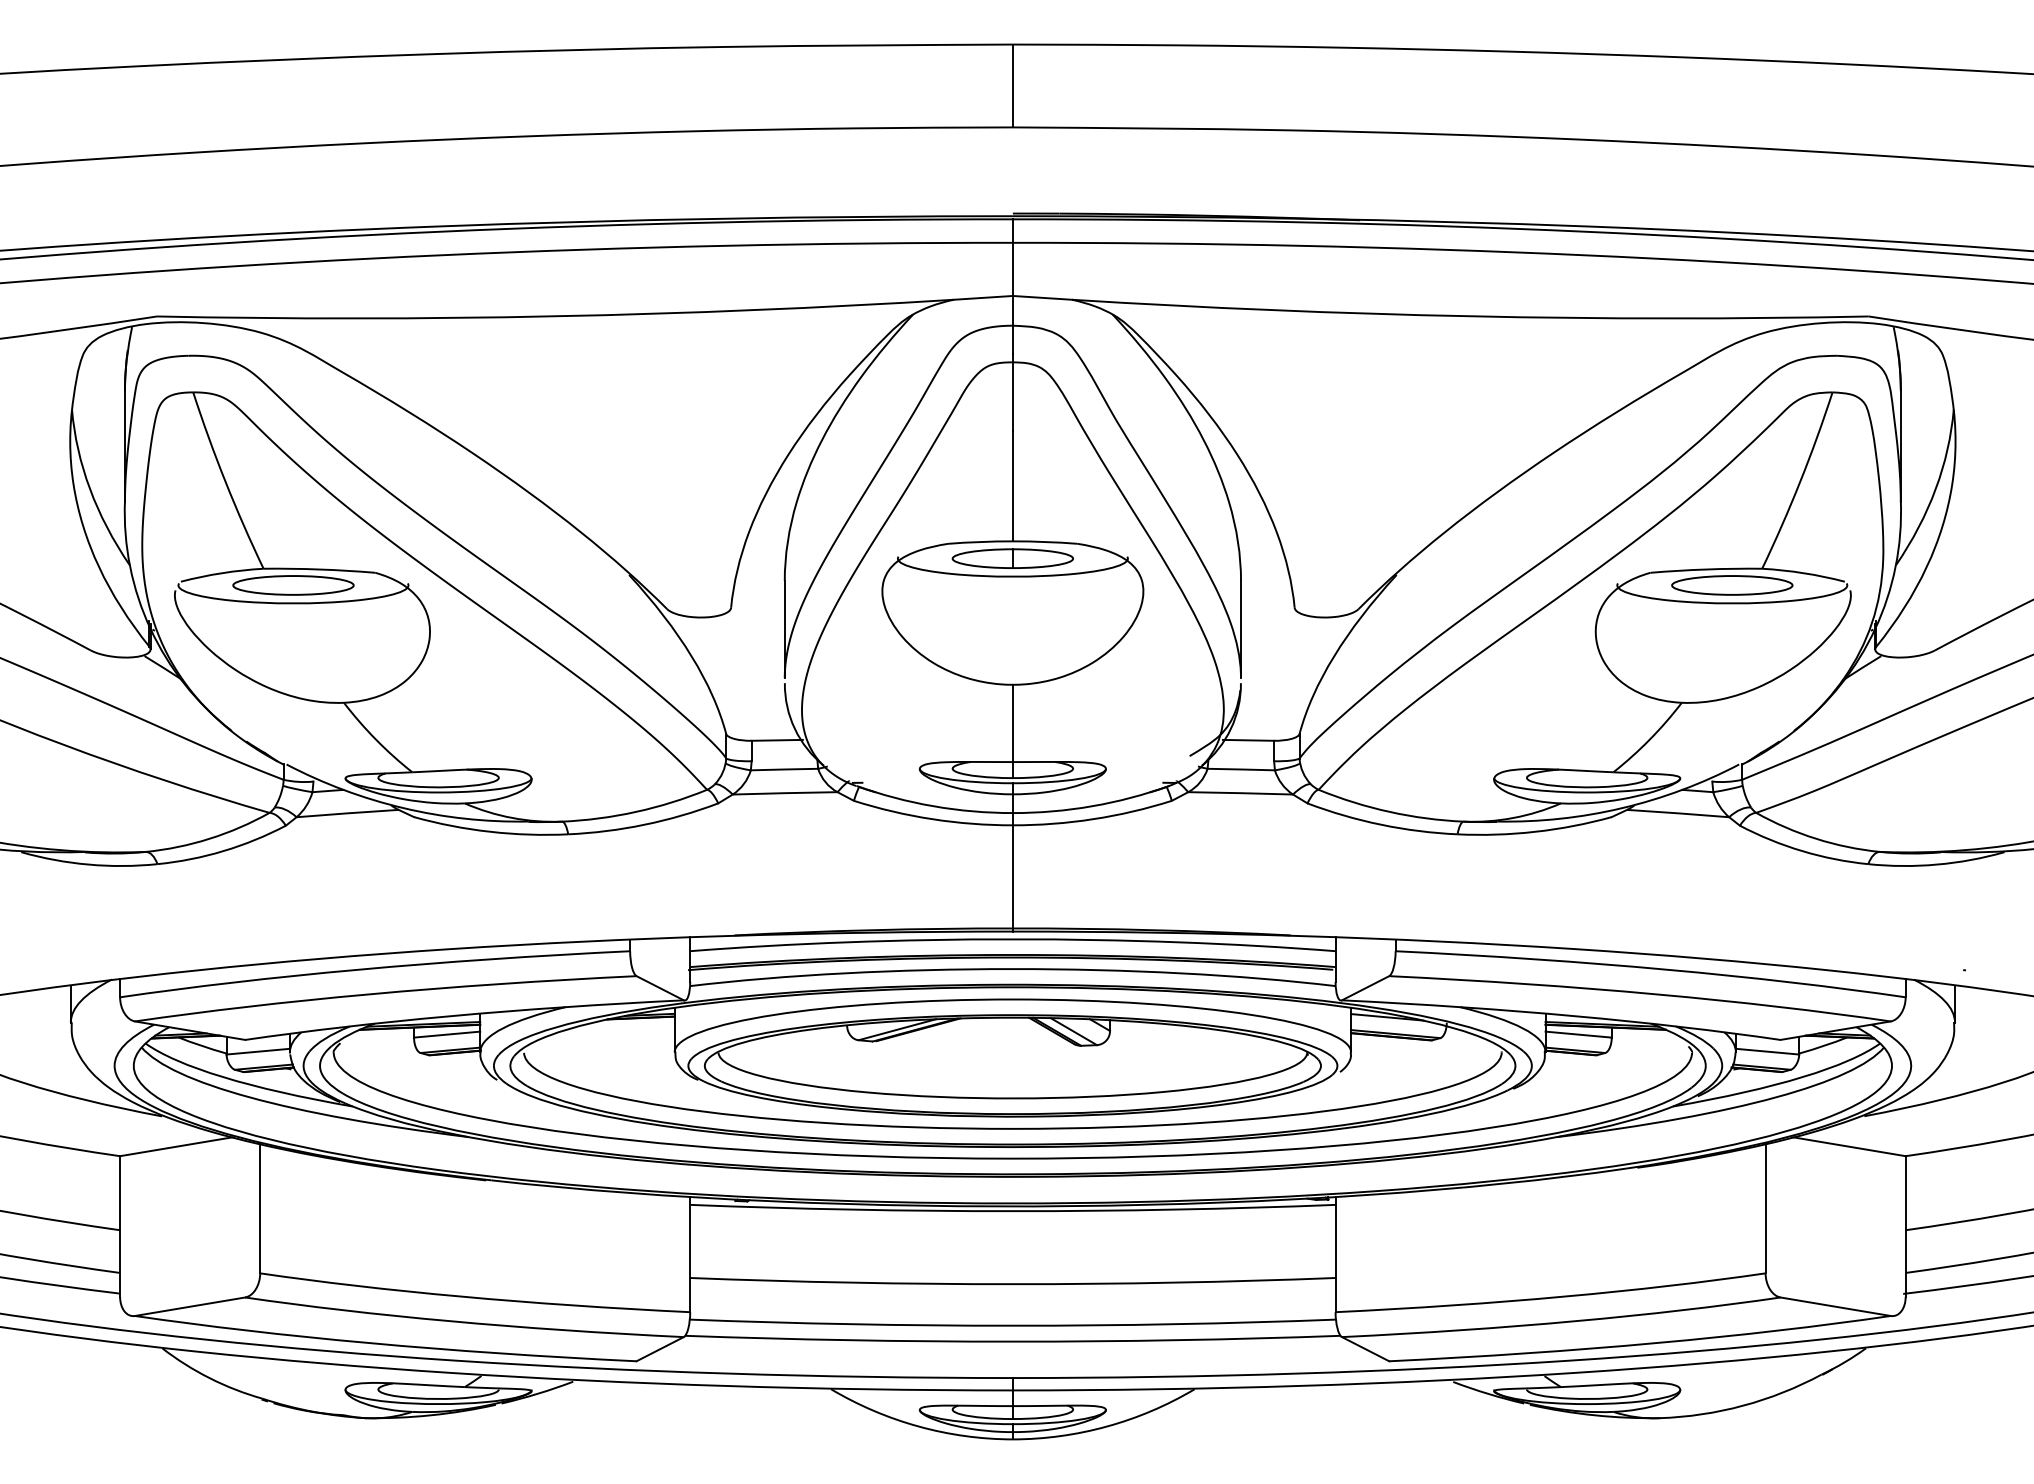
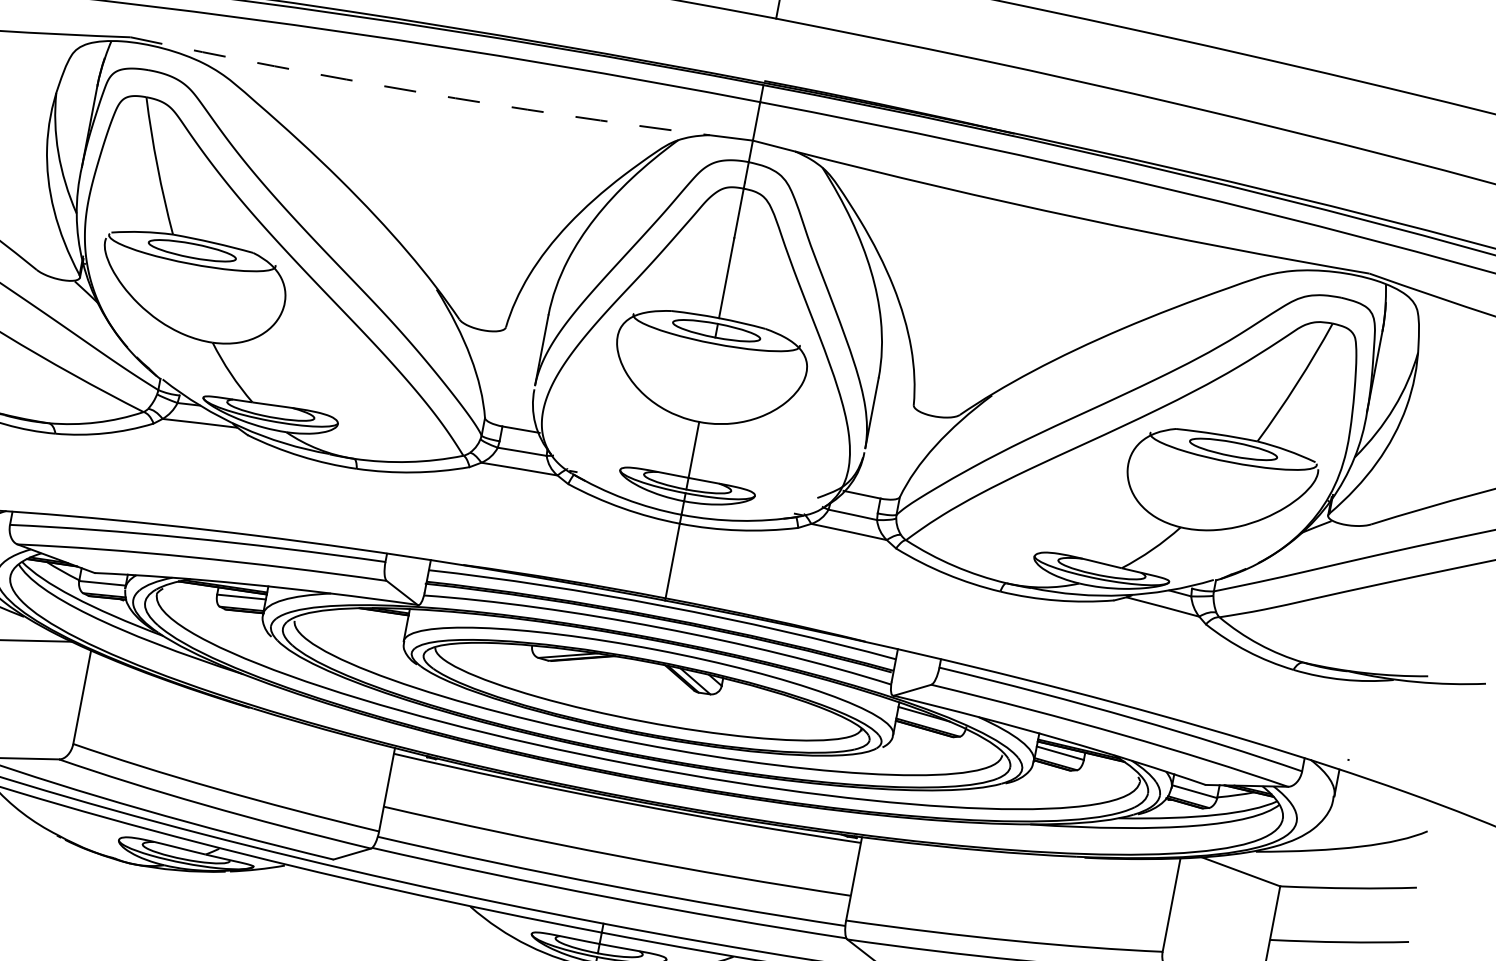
arc: (555, 316) -> (419, 92), solid -> dashed

